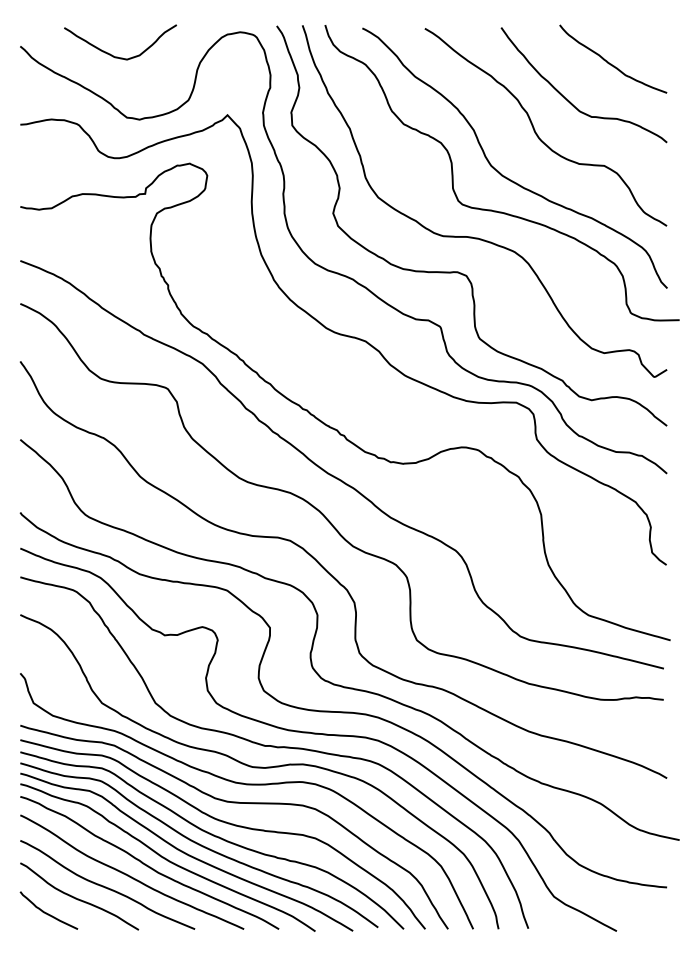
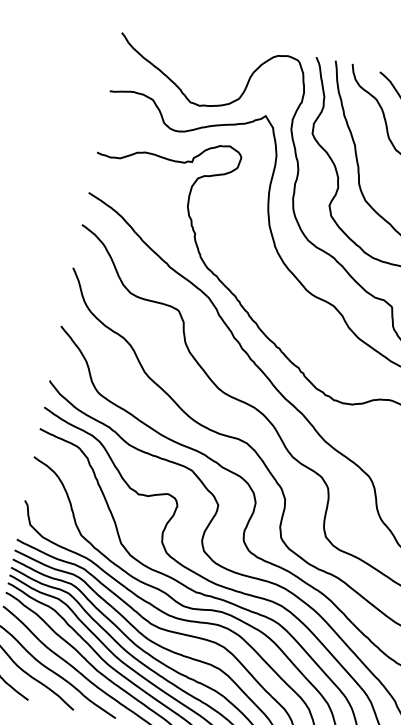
curve: (117, 56) -> (192, 55), removed

